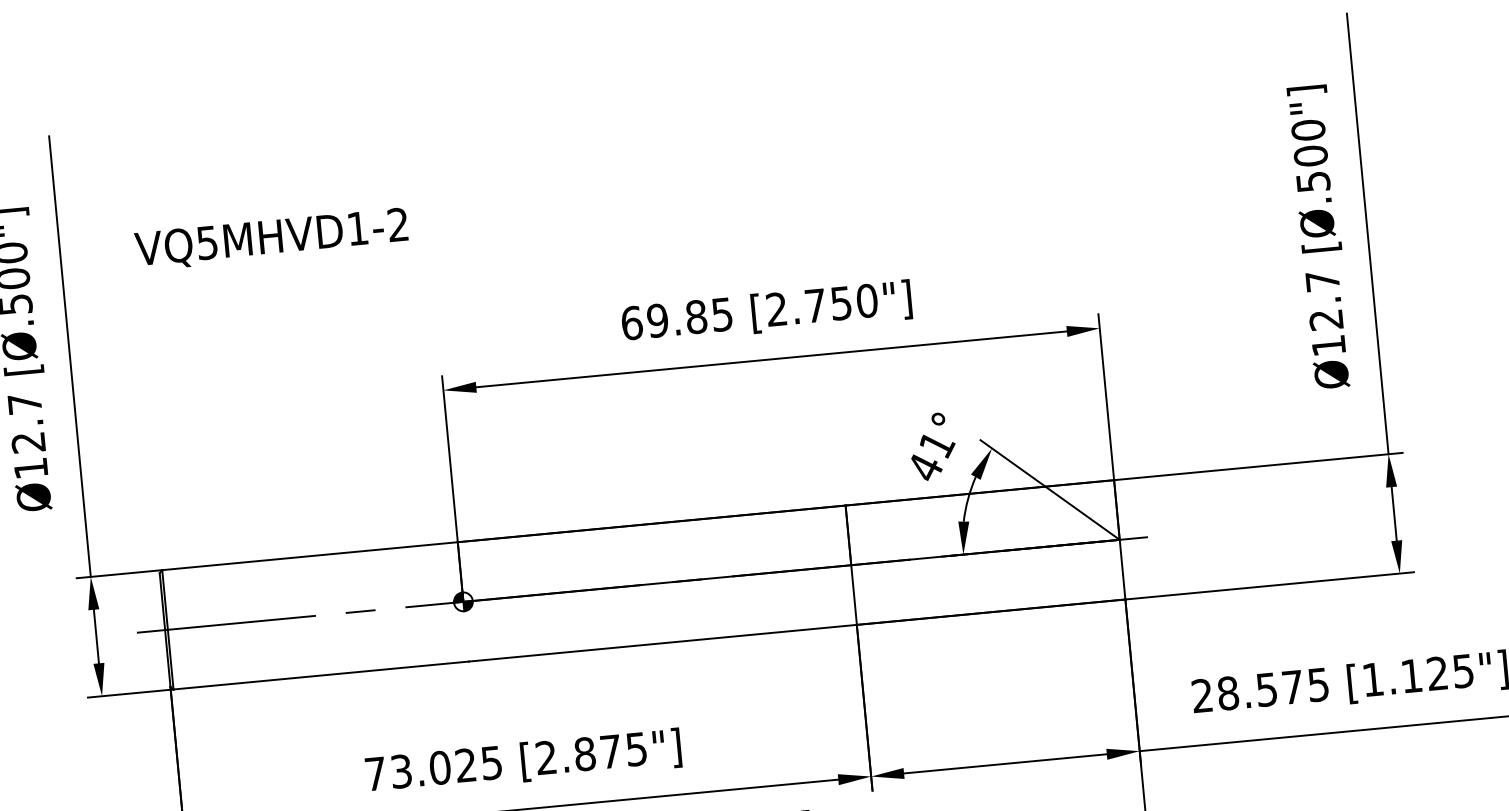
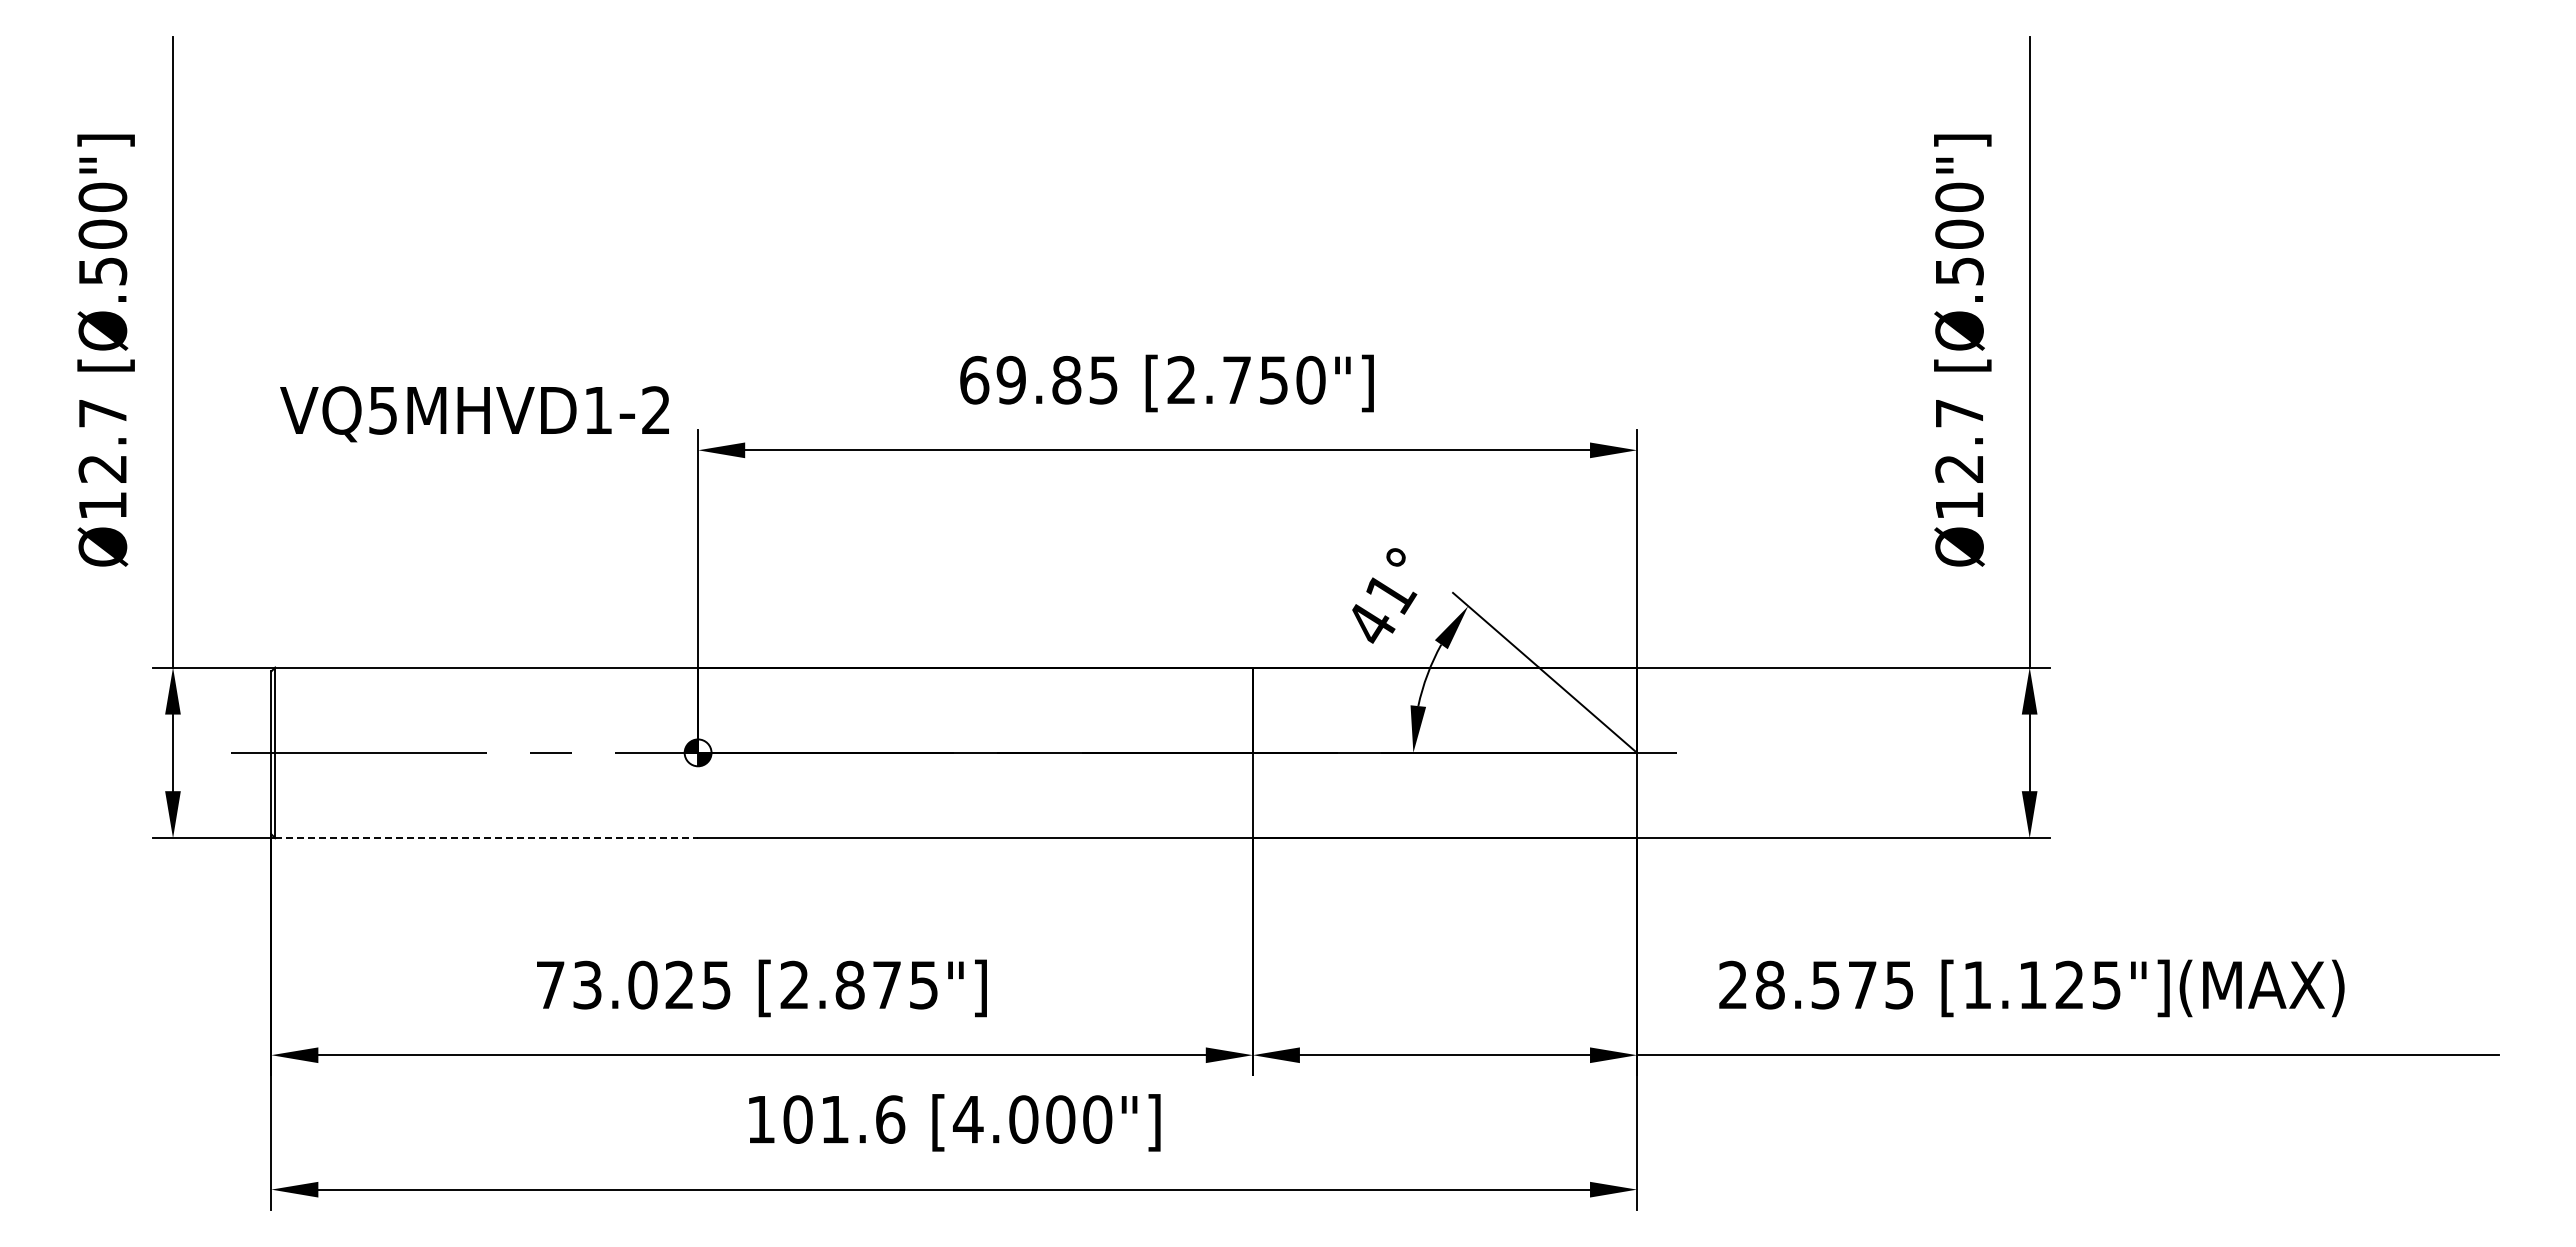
text: (271, 239) -> (474, 414), moved
line: (321, 675) -> (487, 838), solid -> dashed

